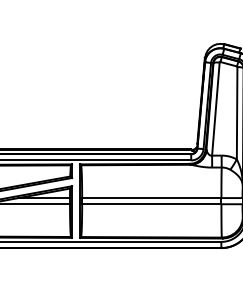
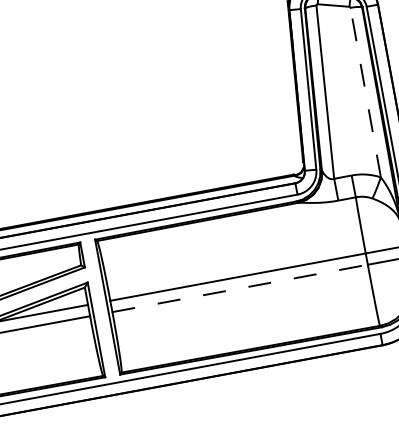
line: (237, 112) -> (366, 91), solid -> dashed
line: (151, 204) -> (239, 289), solid -> dashed

